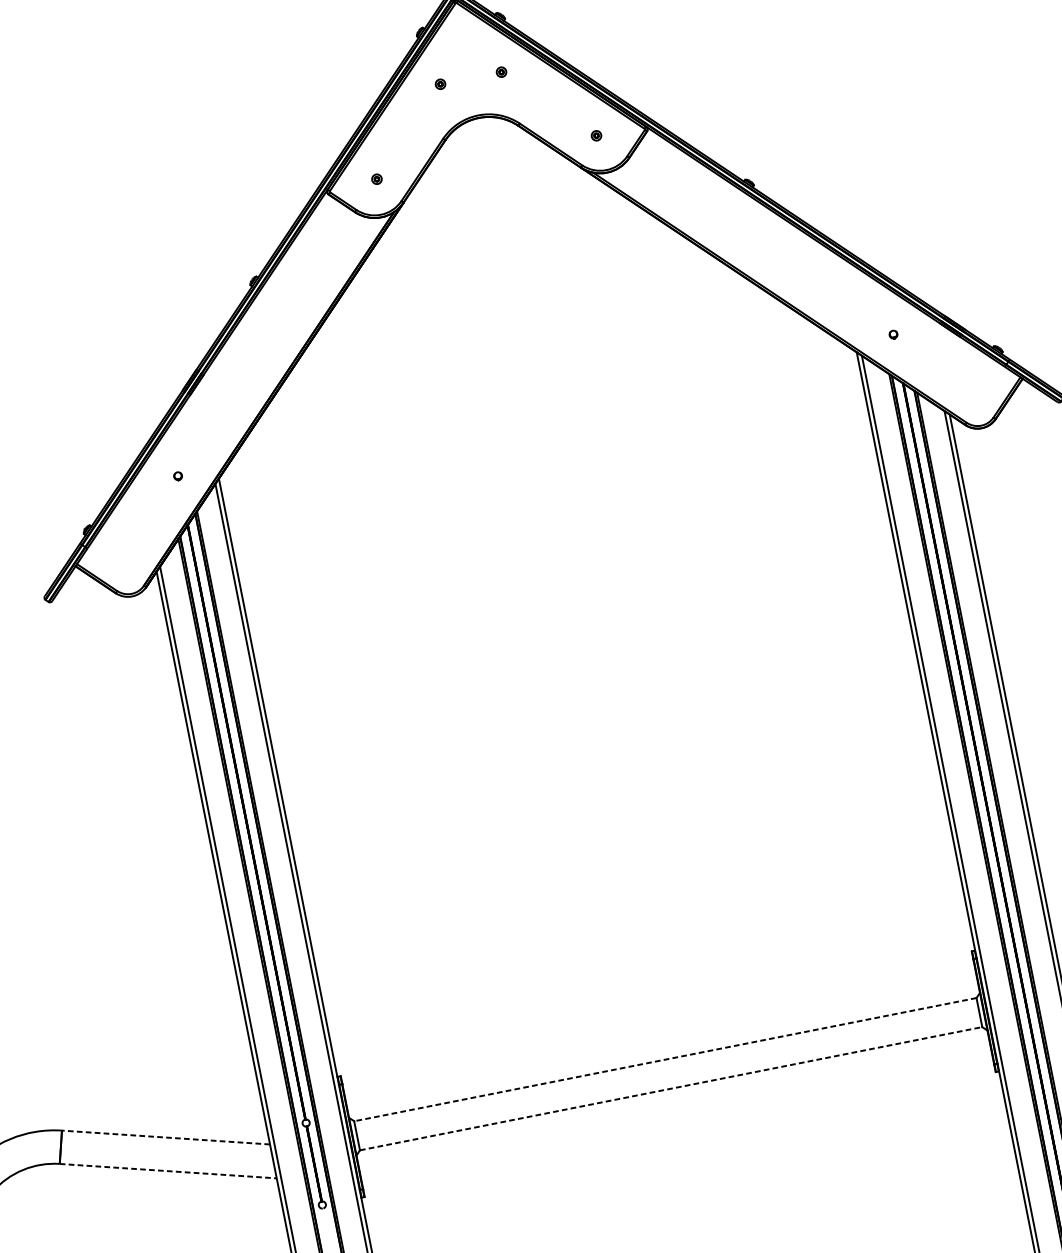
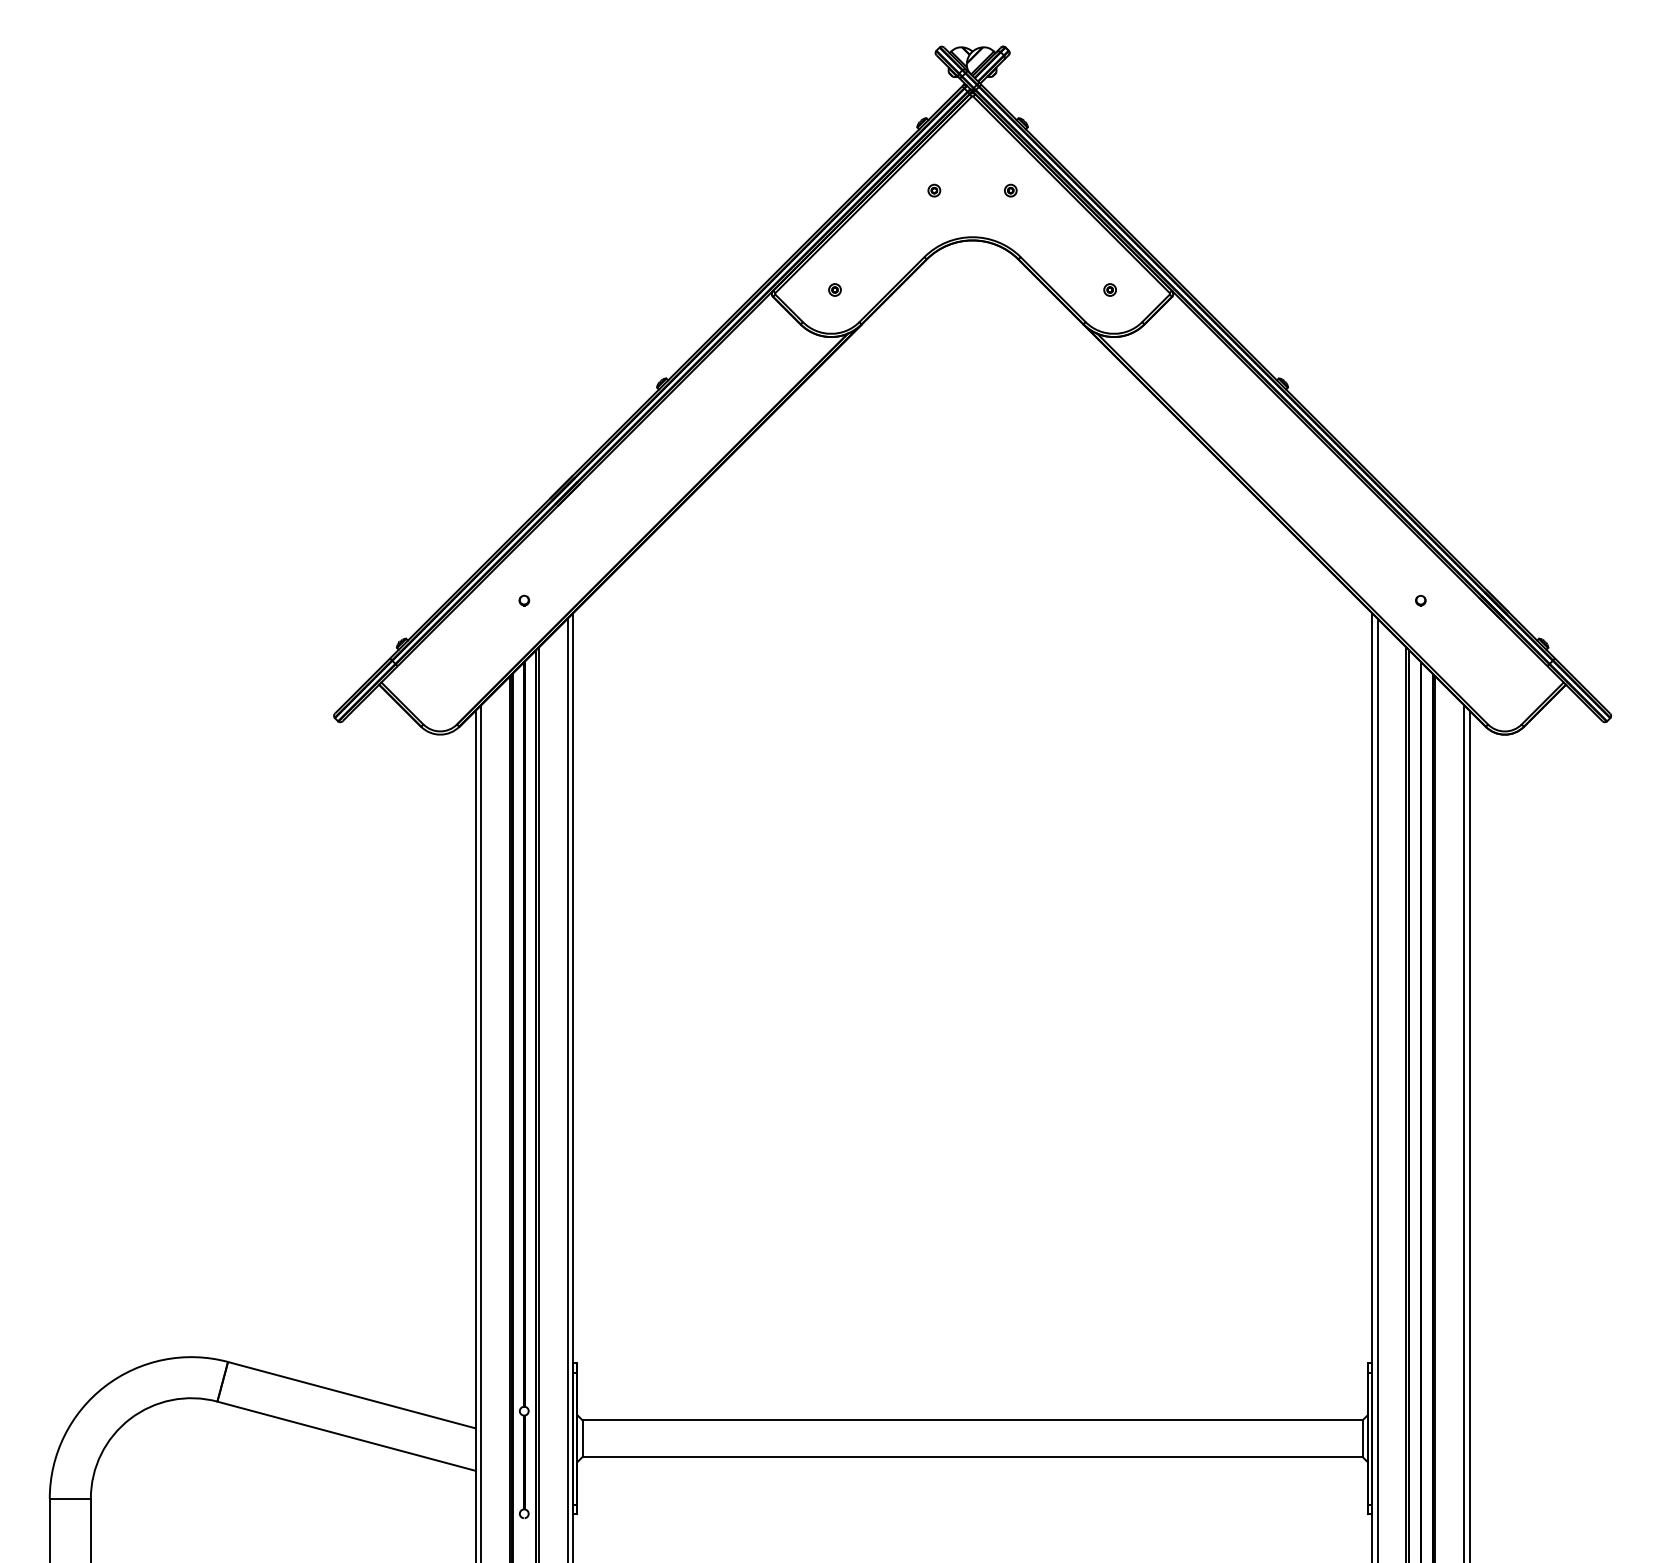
line: (665, 1059) -> (972, 1420), dashed -> solid
line: (670, 1088) -> (972, 1456), dashed -> solid
line: (165, 1137) -> (351, 1395), dashed -> solid
line: (168, 1171) -> (346, 1436), dashed -> solid

